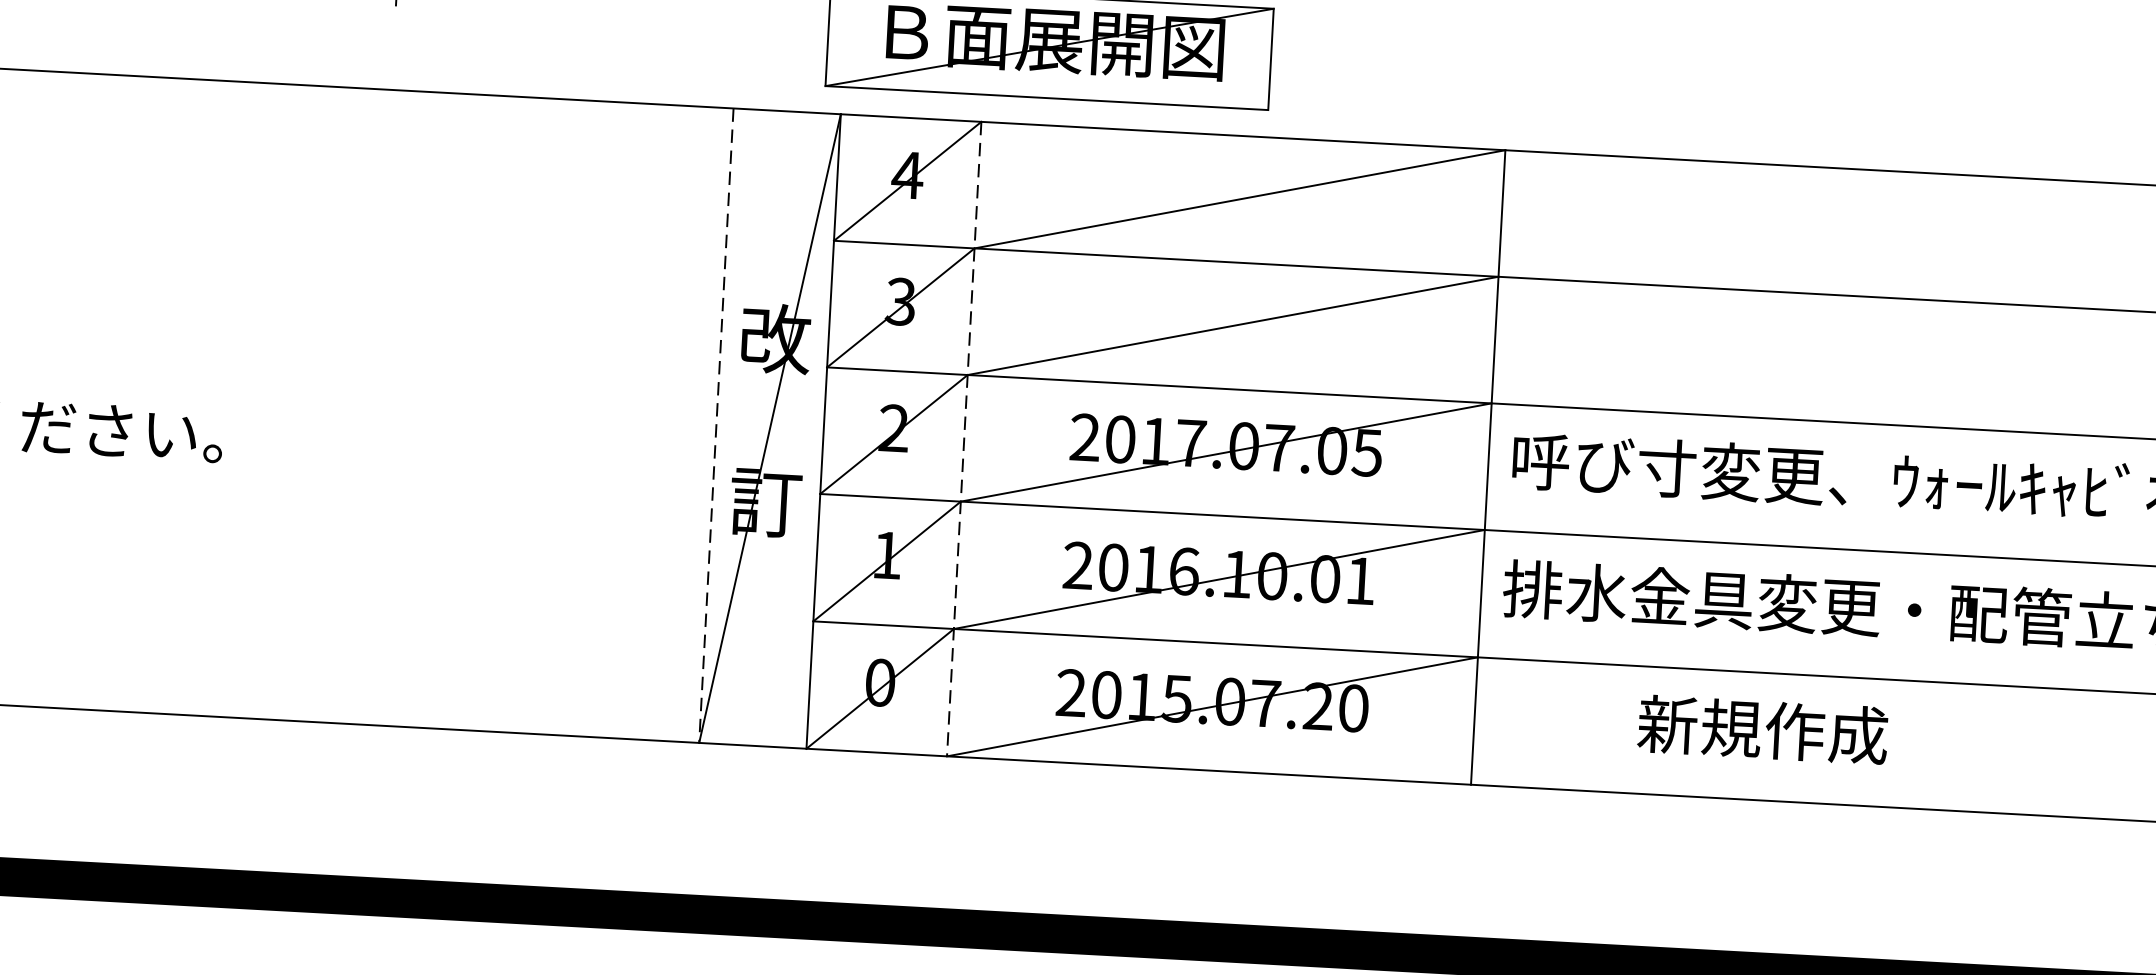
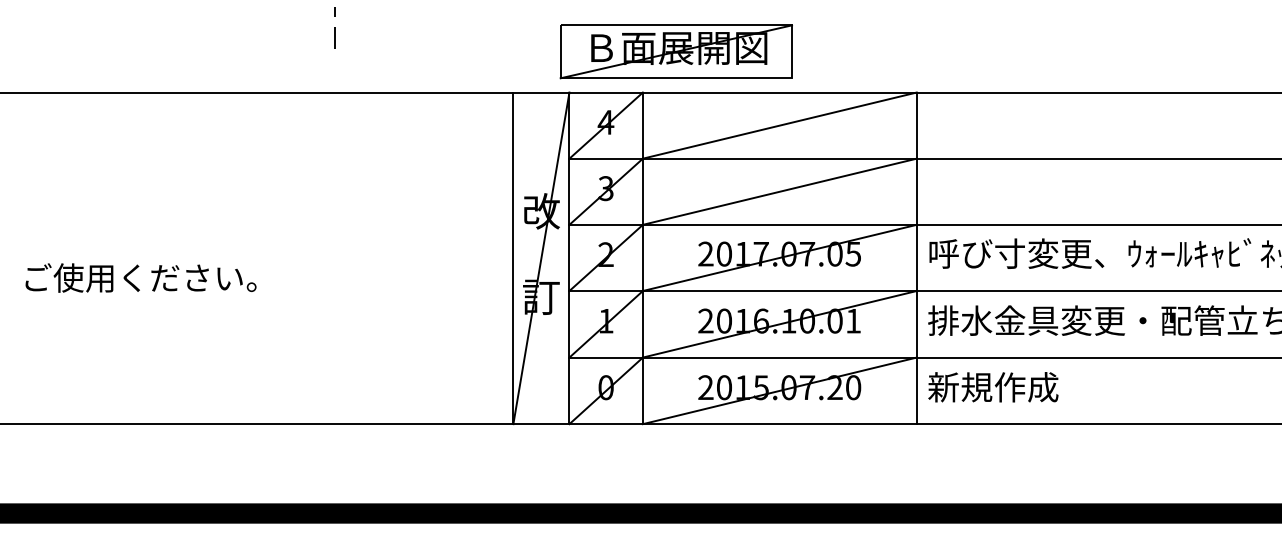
line: (716, 425) -> (513, 258), dashed -> solid
line: (963, 439) -> (642, 258), dashed -> solid
text: (1763, 730) -> (993, 387), moved

